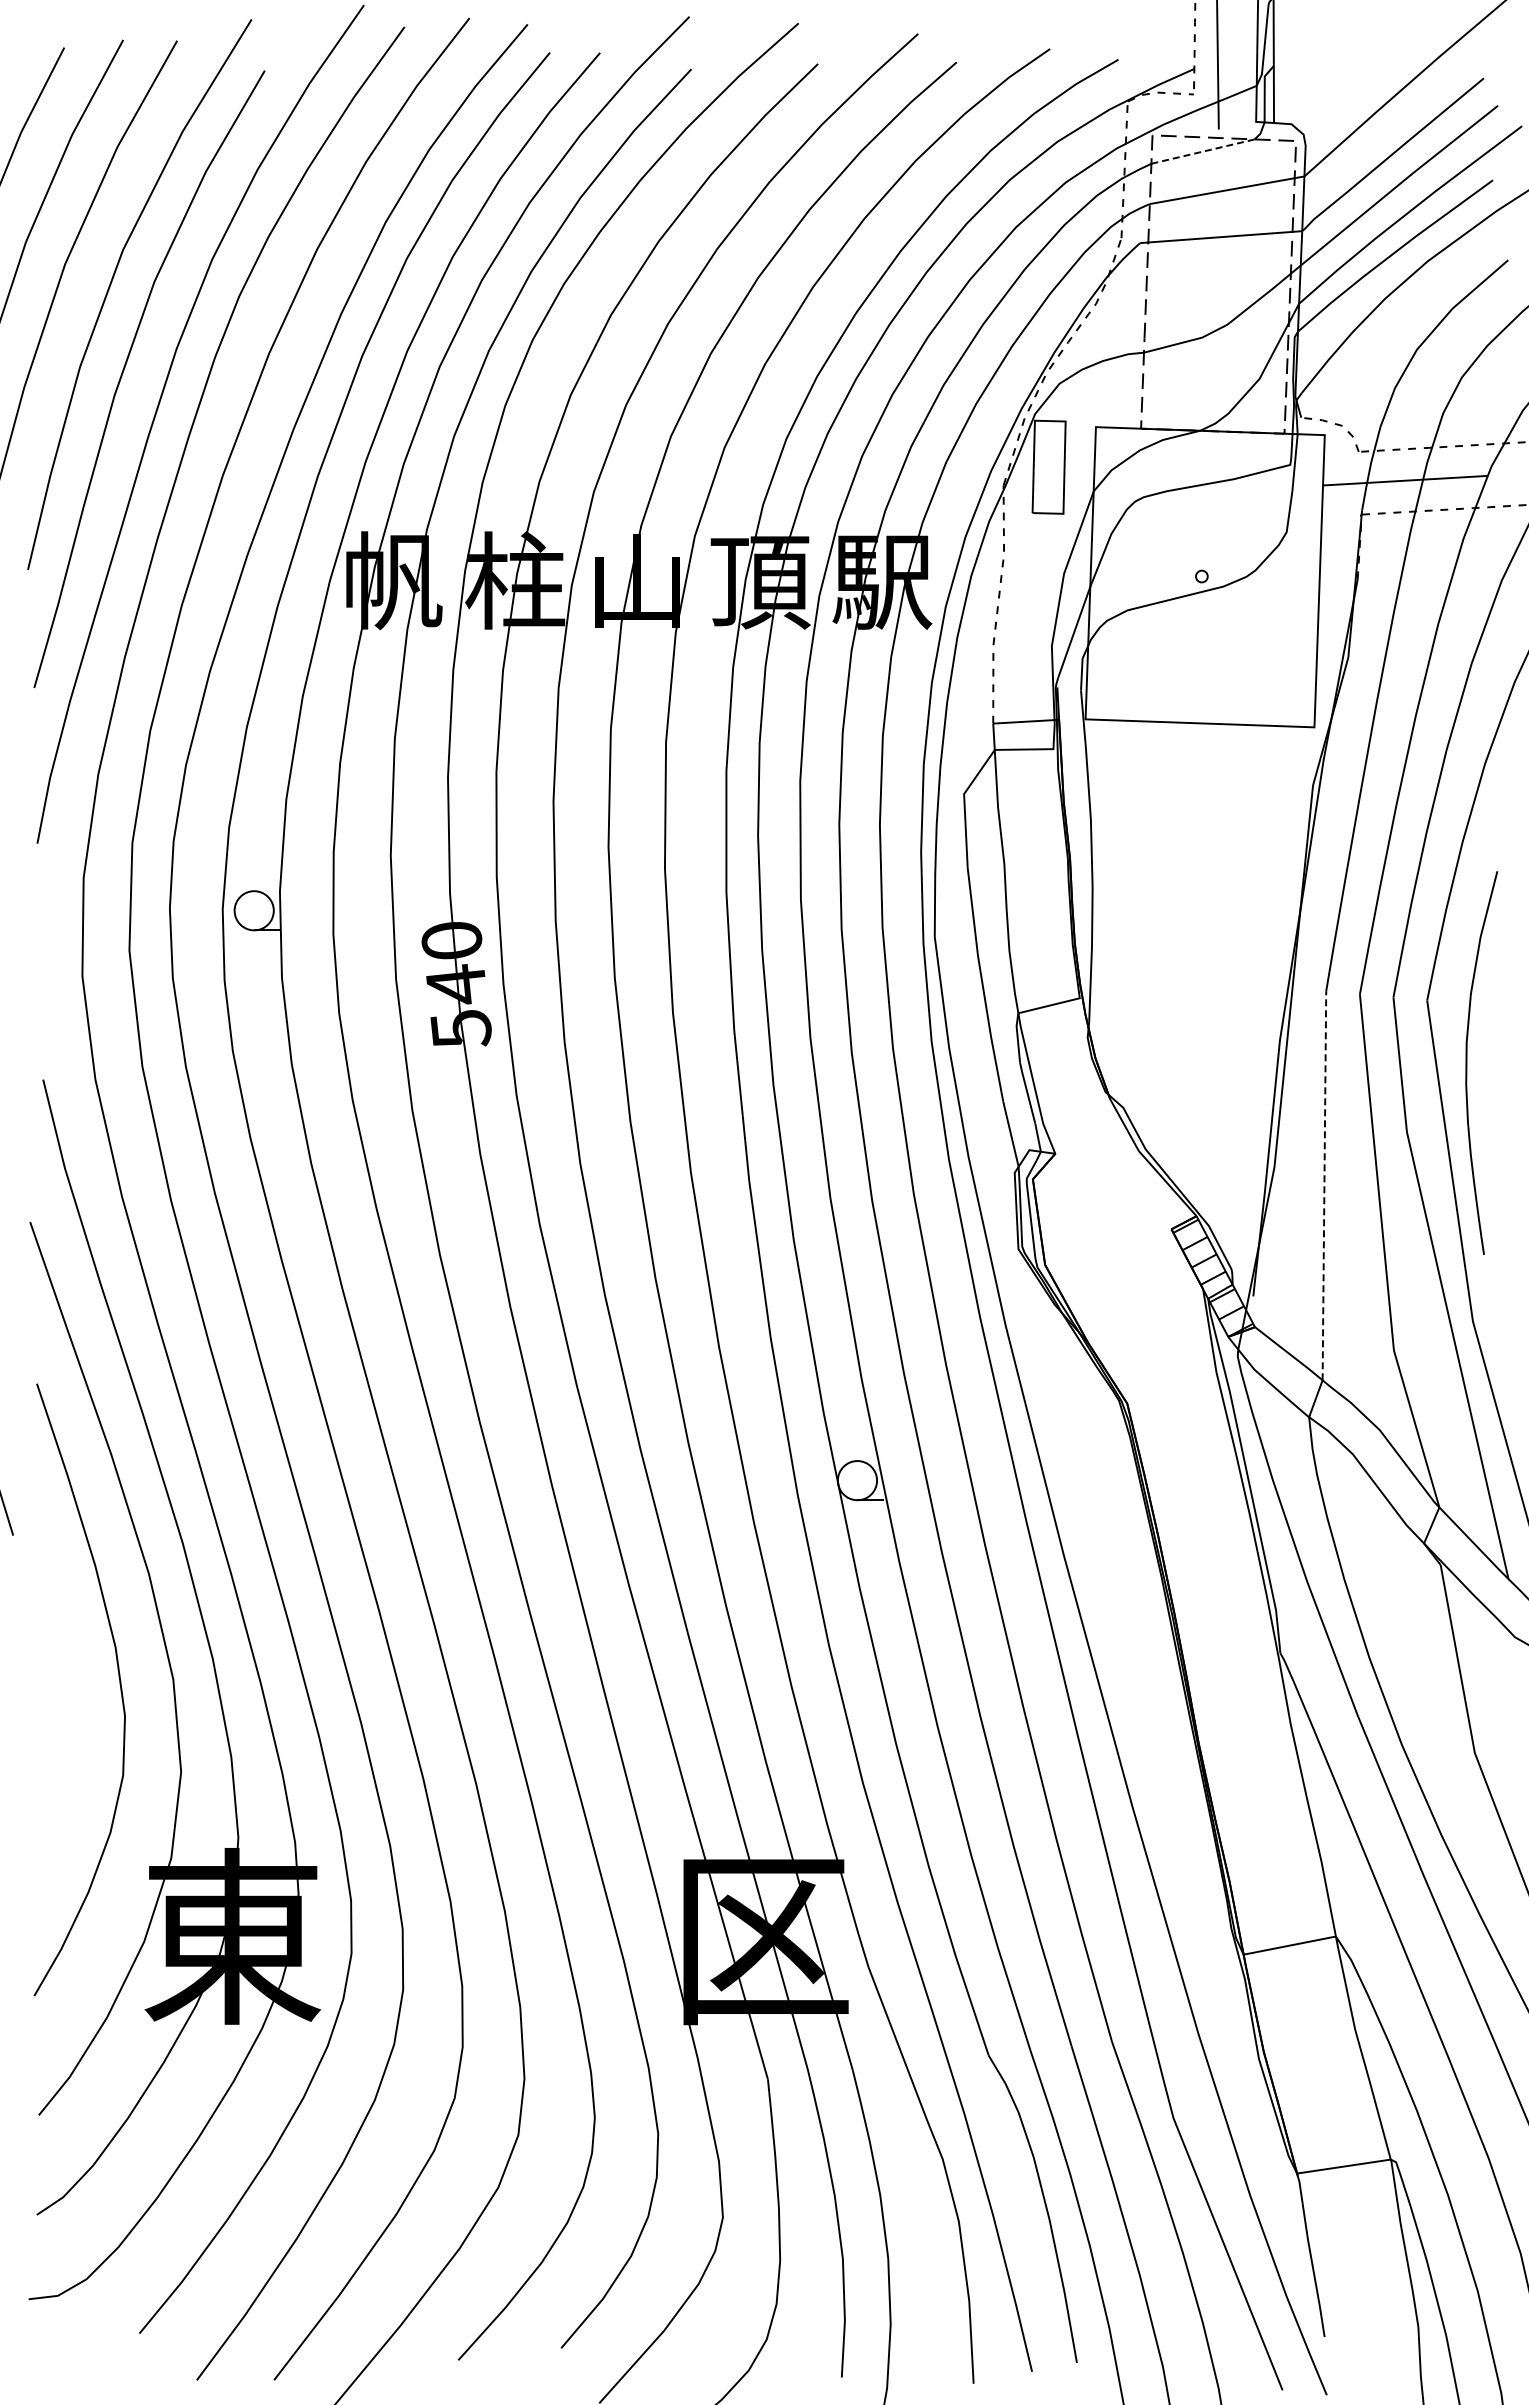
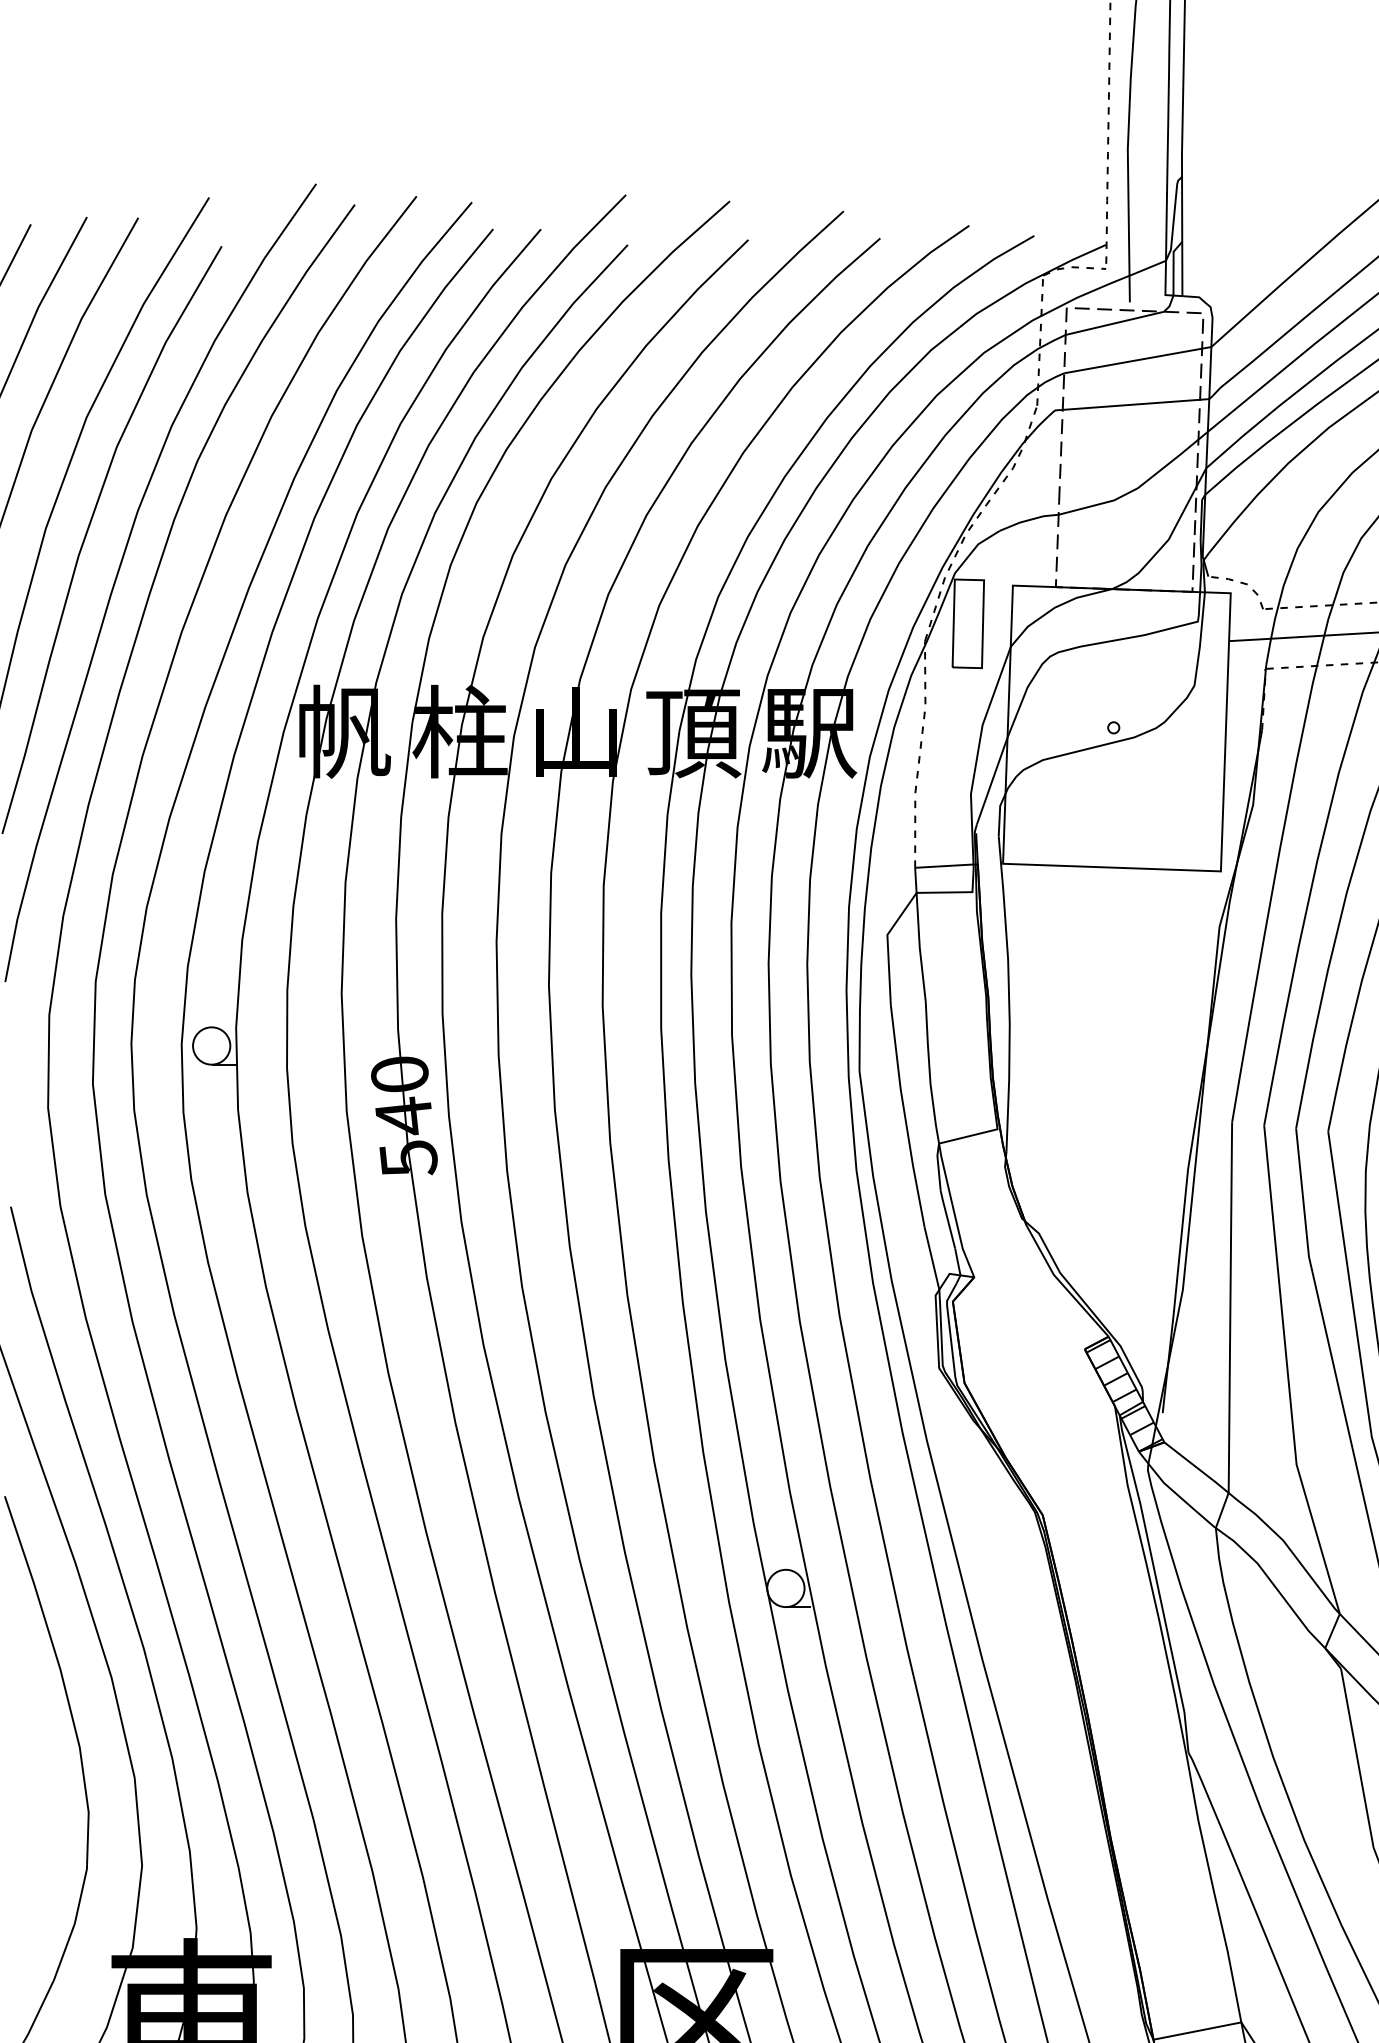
line: (1203, 151) -> (1115, 323), dashed -> solid
line: (1324, 1185) -> (1230, 1307), dashed -> solid

